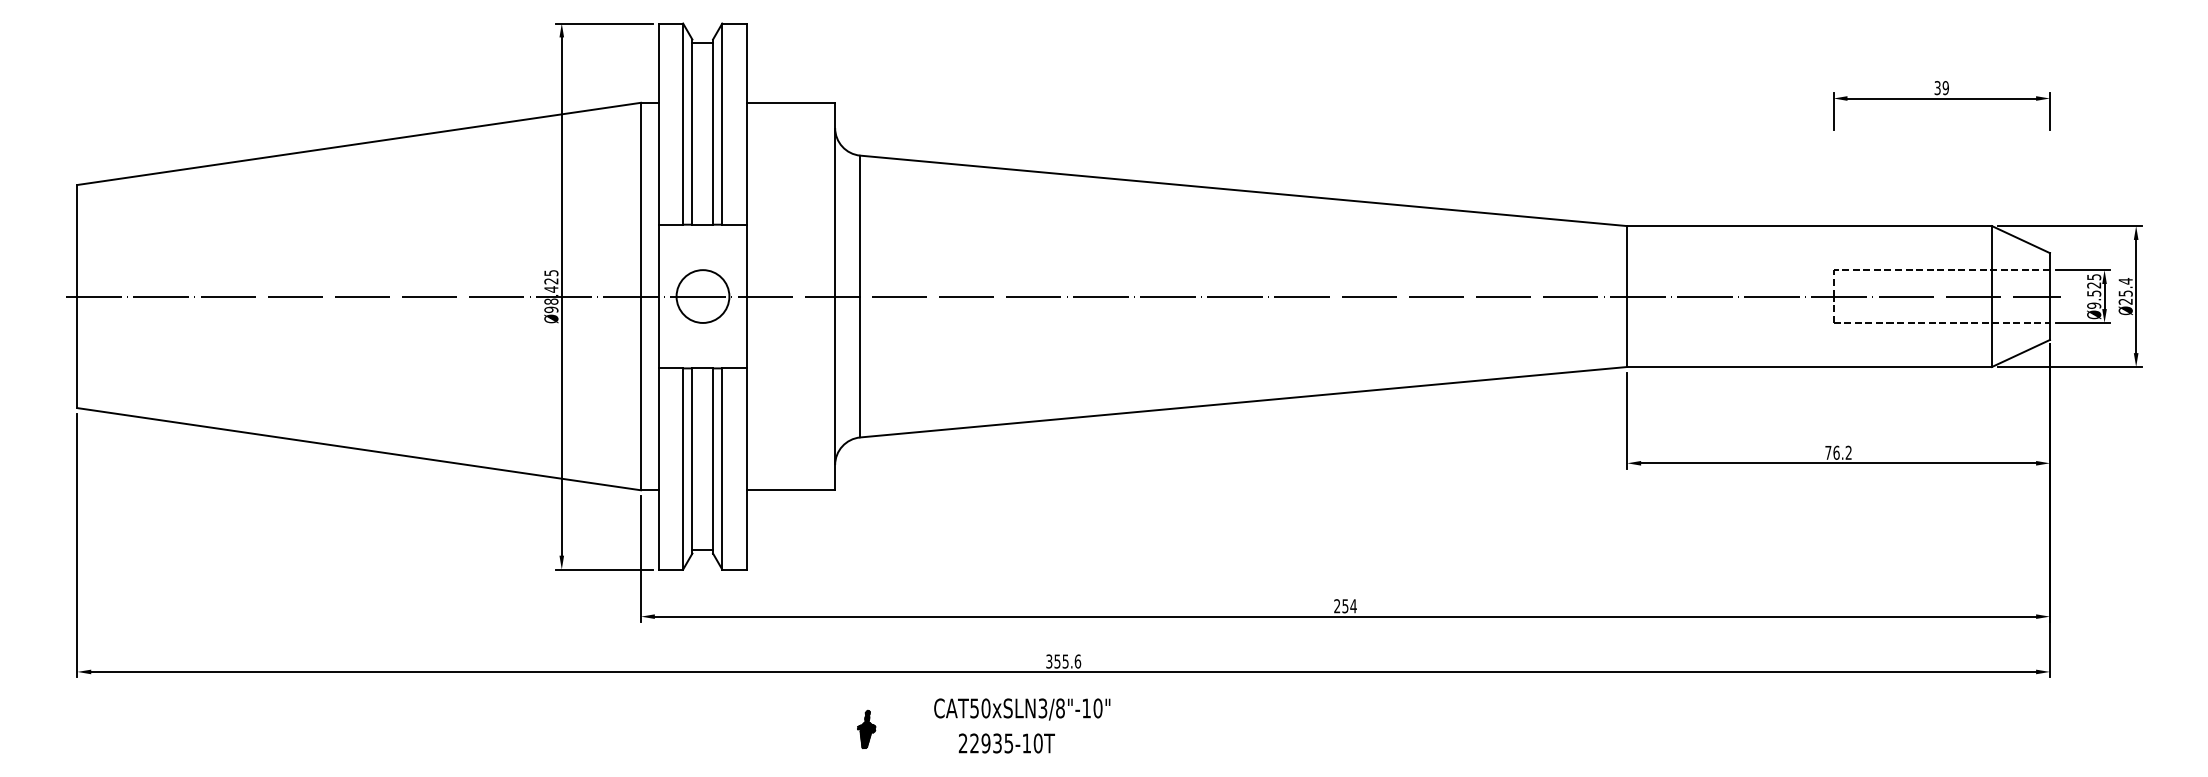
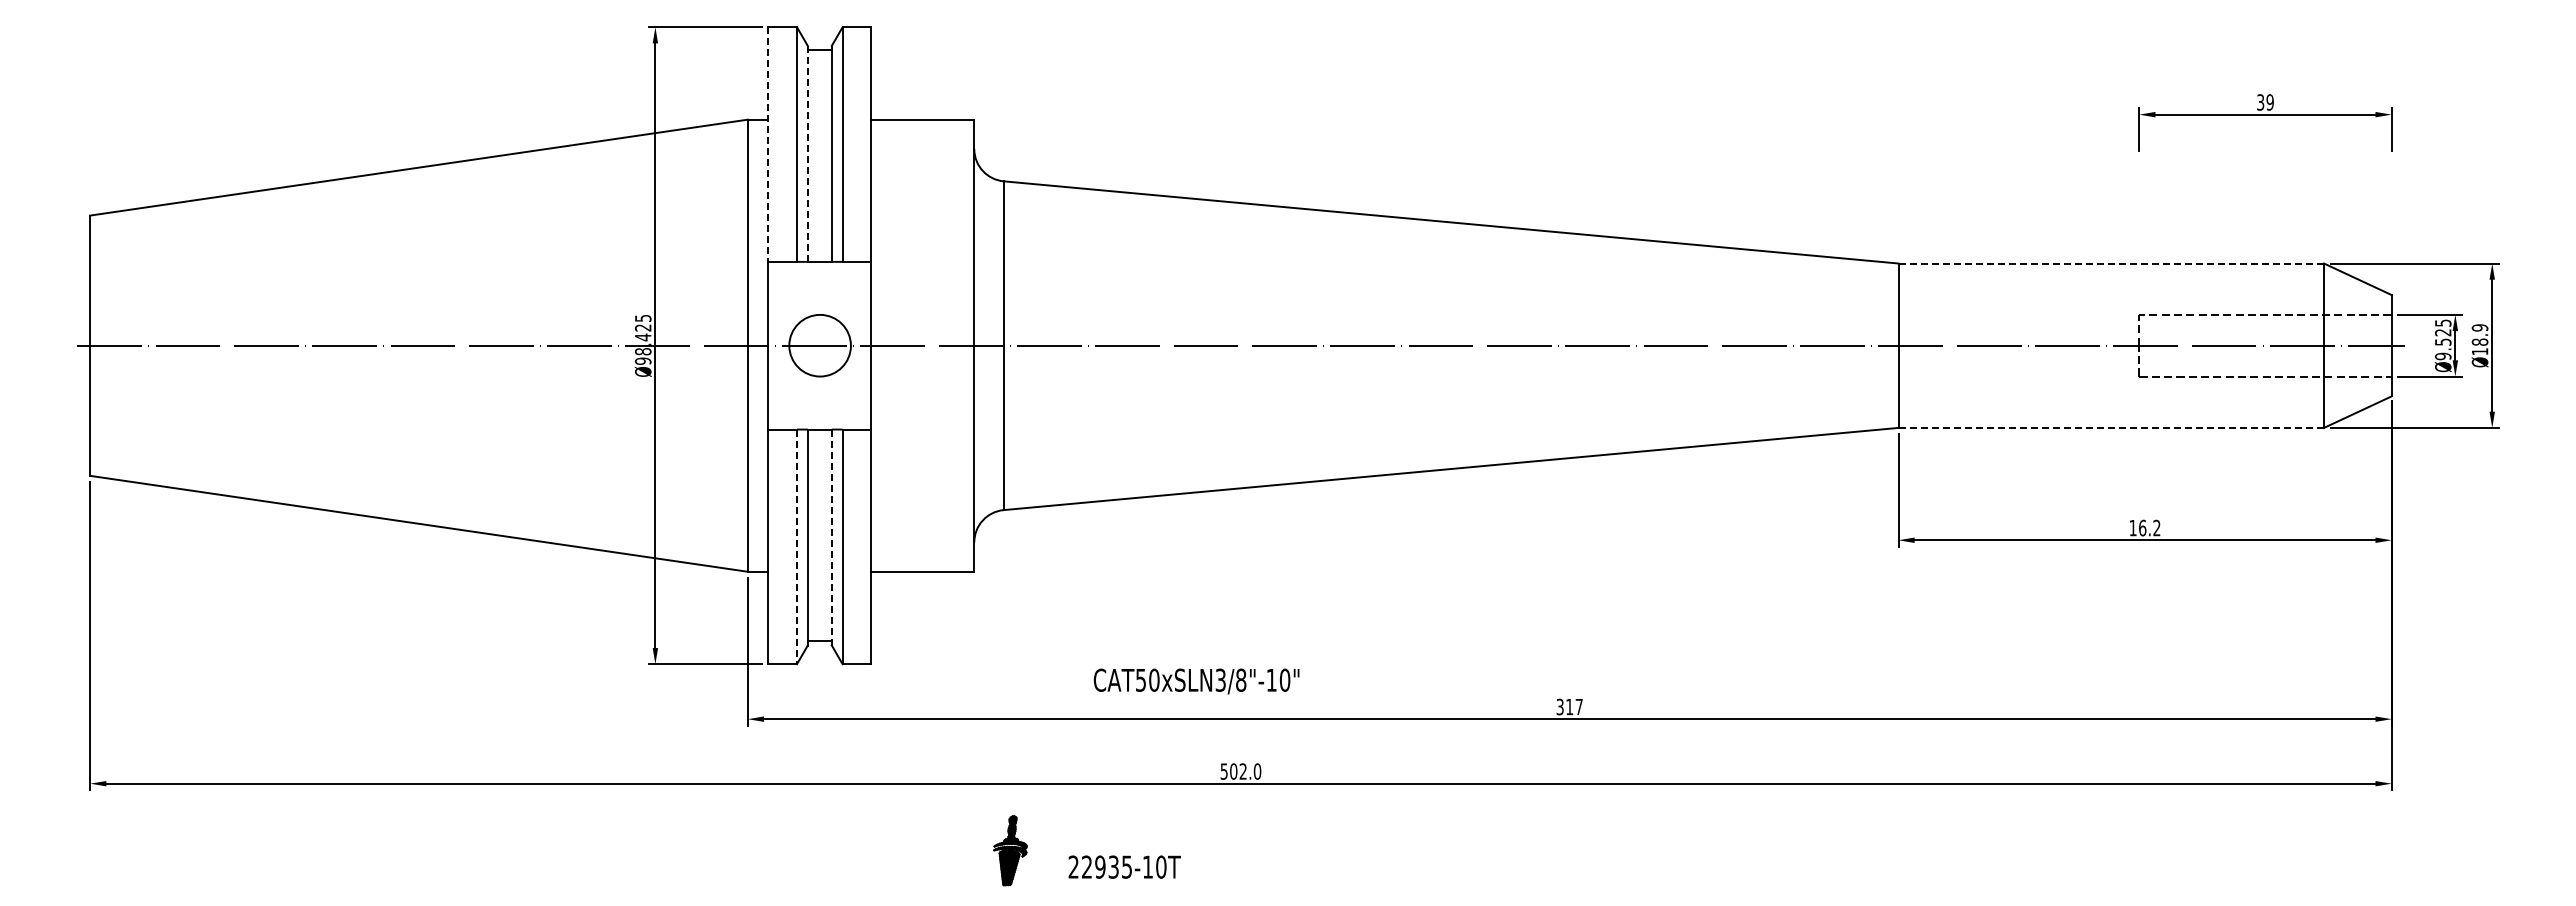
line: (658, 124) -> (768, 145), solid -> dashed
line: (692, 131) -> (807, 153), solid -> dashed
line: (1809, 226) -> (2111, 263), solid -> dashed
text: (2125, 291) -> (2479, 339), 25.4 -> 18.9
line: (1809, 366) -> (2111, 427), solid -> dashed
text: (1827, 453) -> (2132, 528), 76.2 -> 16.2
line: (712, 460) -> (831, 537), solid -> dashed
line: (683, 469) -> (797, 547), solid -> dashed
text: (1345, 606) -> (1569, 707), 254 -> 317
text: (1064, 661) -> (1241, 771), 355.6 -> 502.0
text: (1022, 709) -> (1196, 681), moved
part: (867, 729) -> (1011, 850), size x1.6
text: (1006, 742) -> (1124, 866), moved

